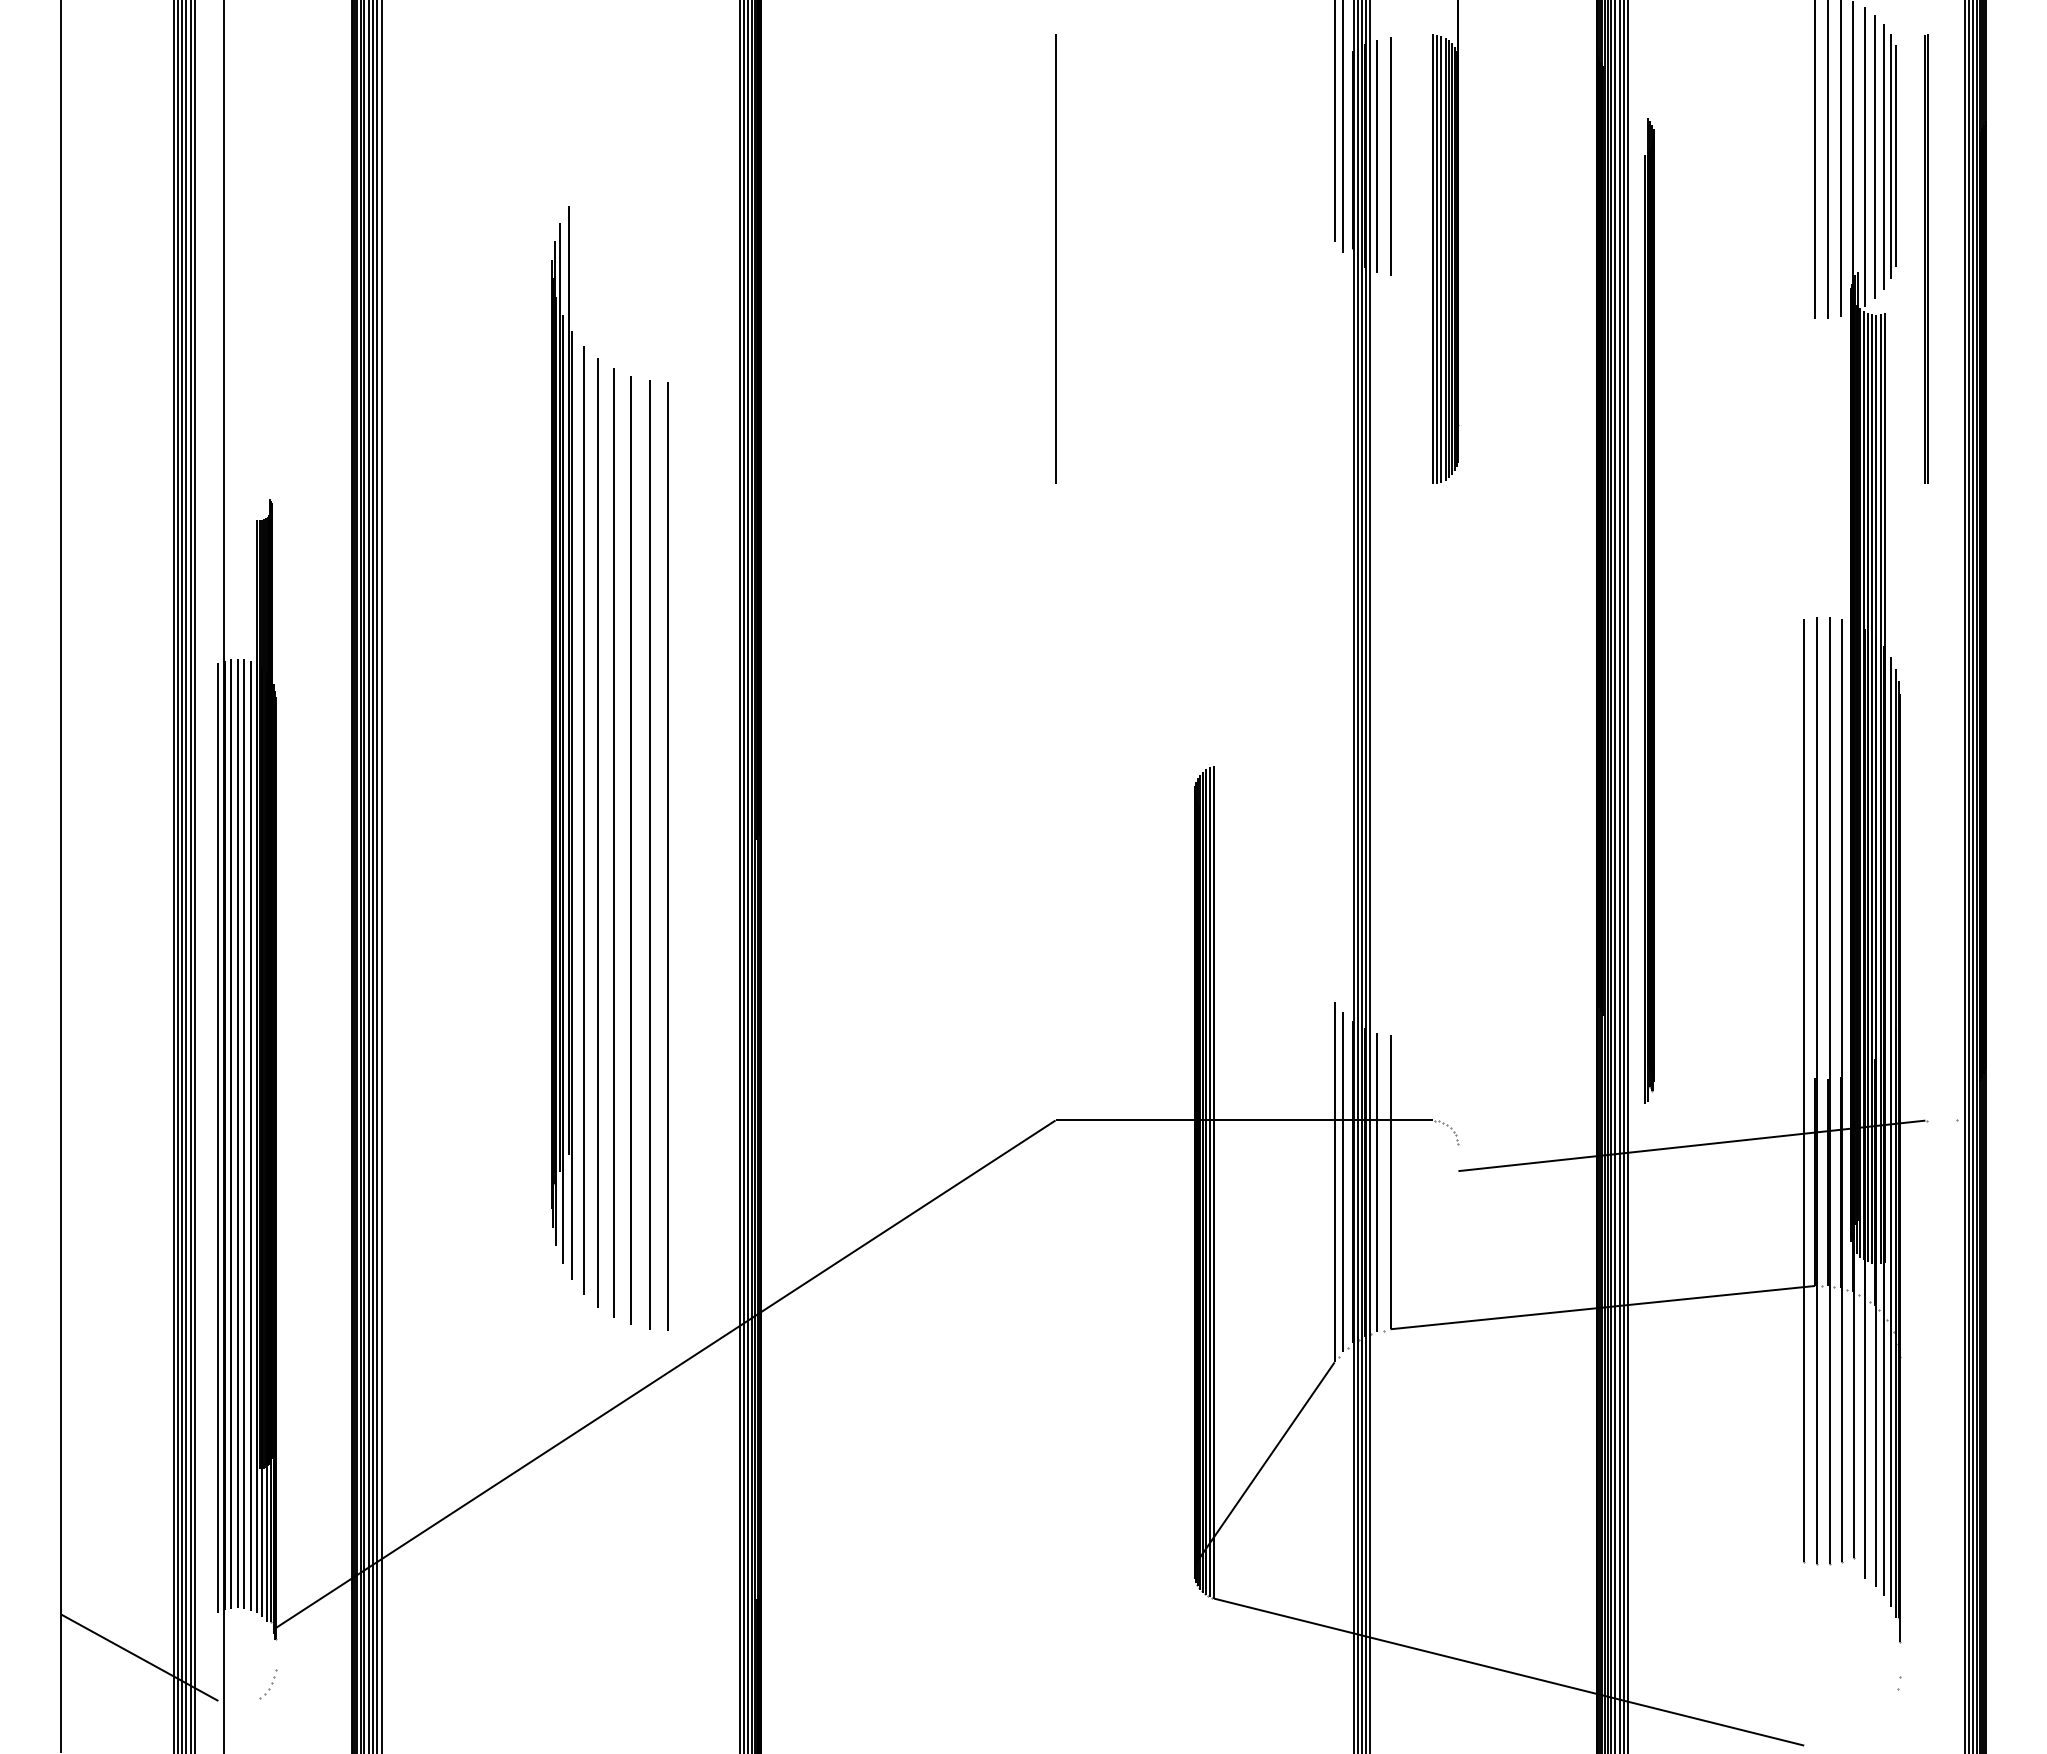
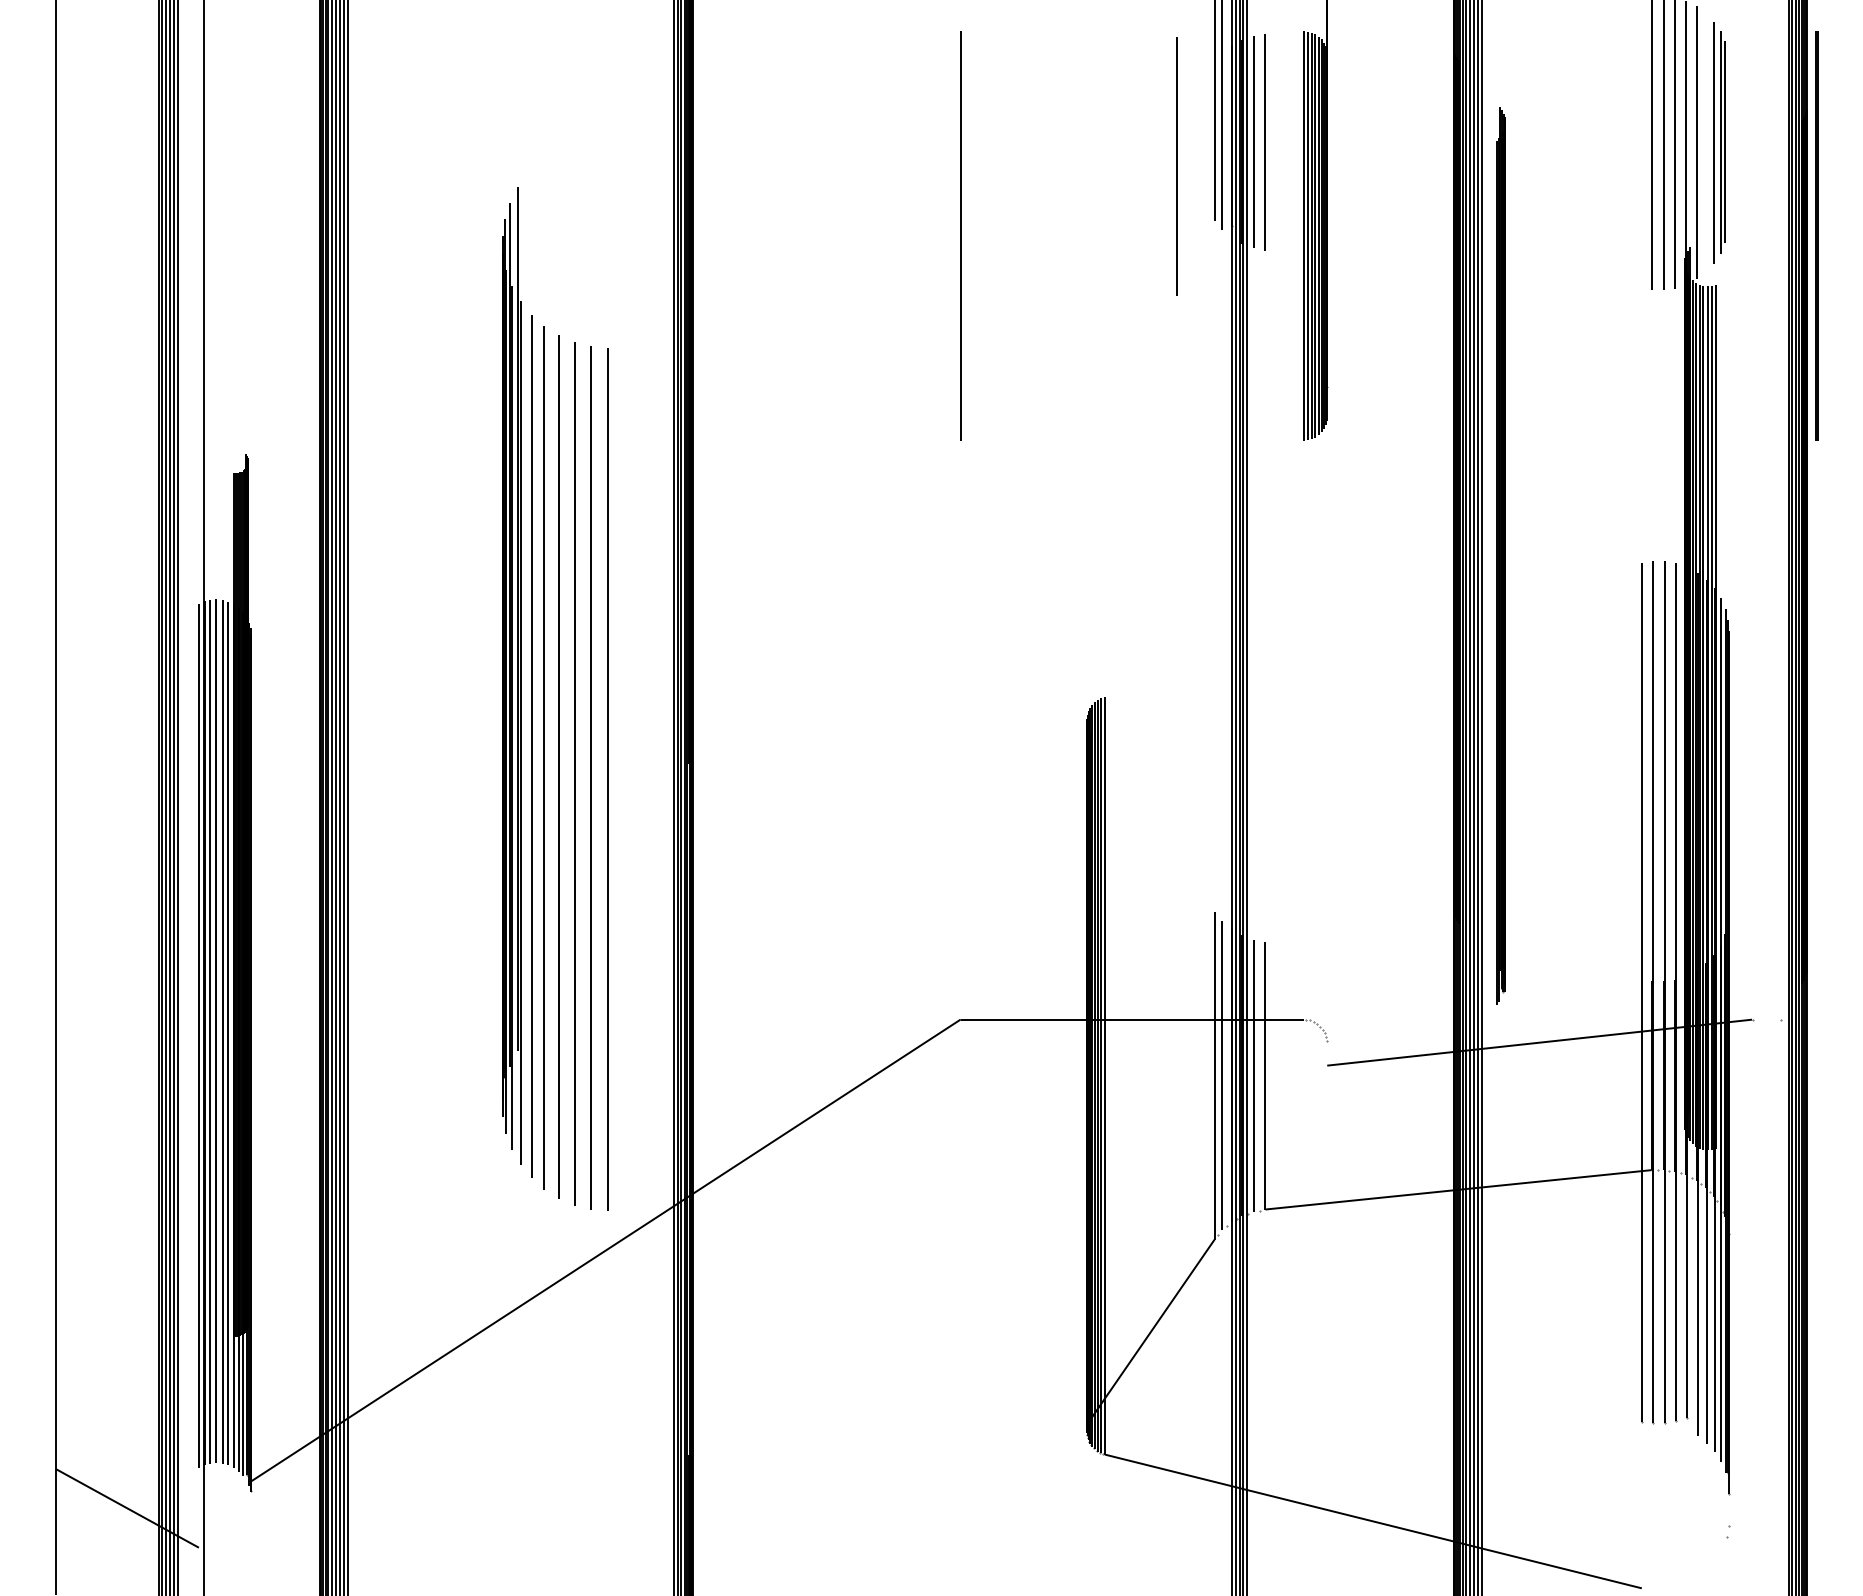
line: (1874, 156) -> (1177, 166), moved
line: (1925, 258) -> (1815, 235), moved
part: (268, 1684) -> (244, 1532), removed

